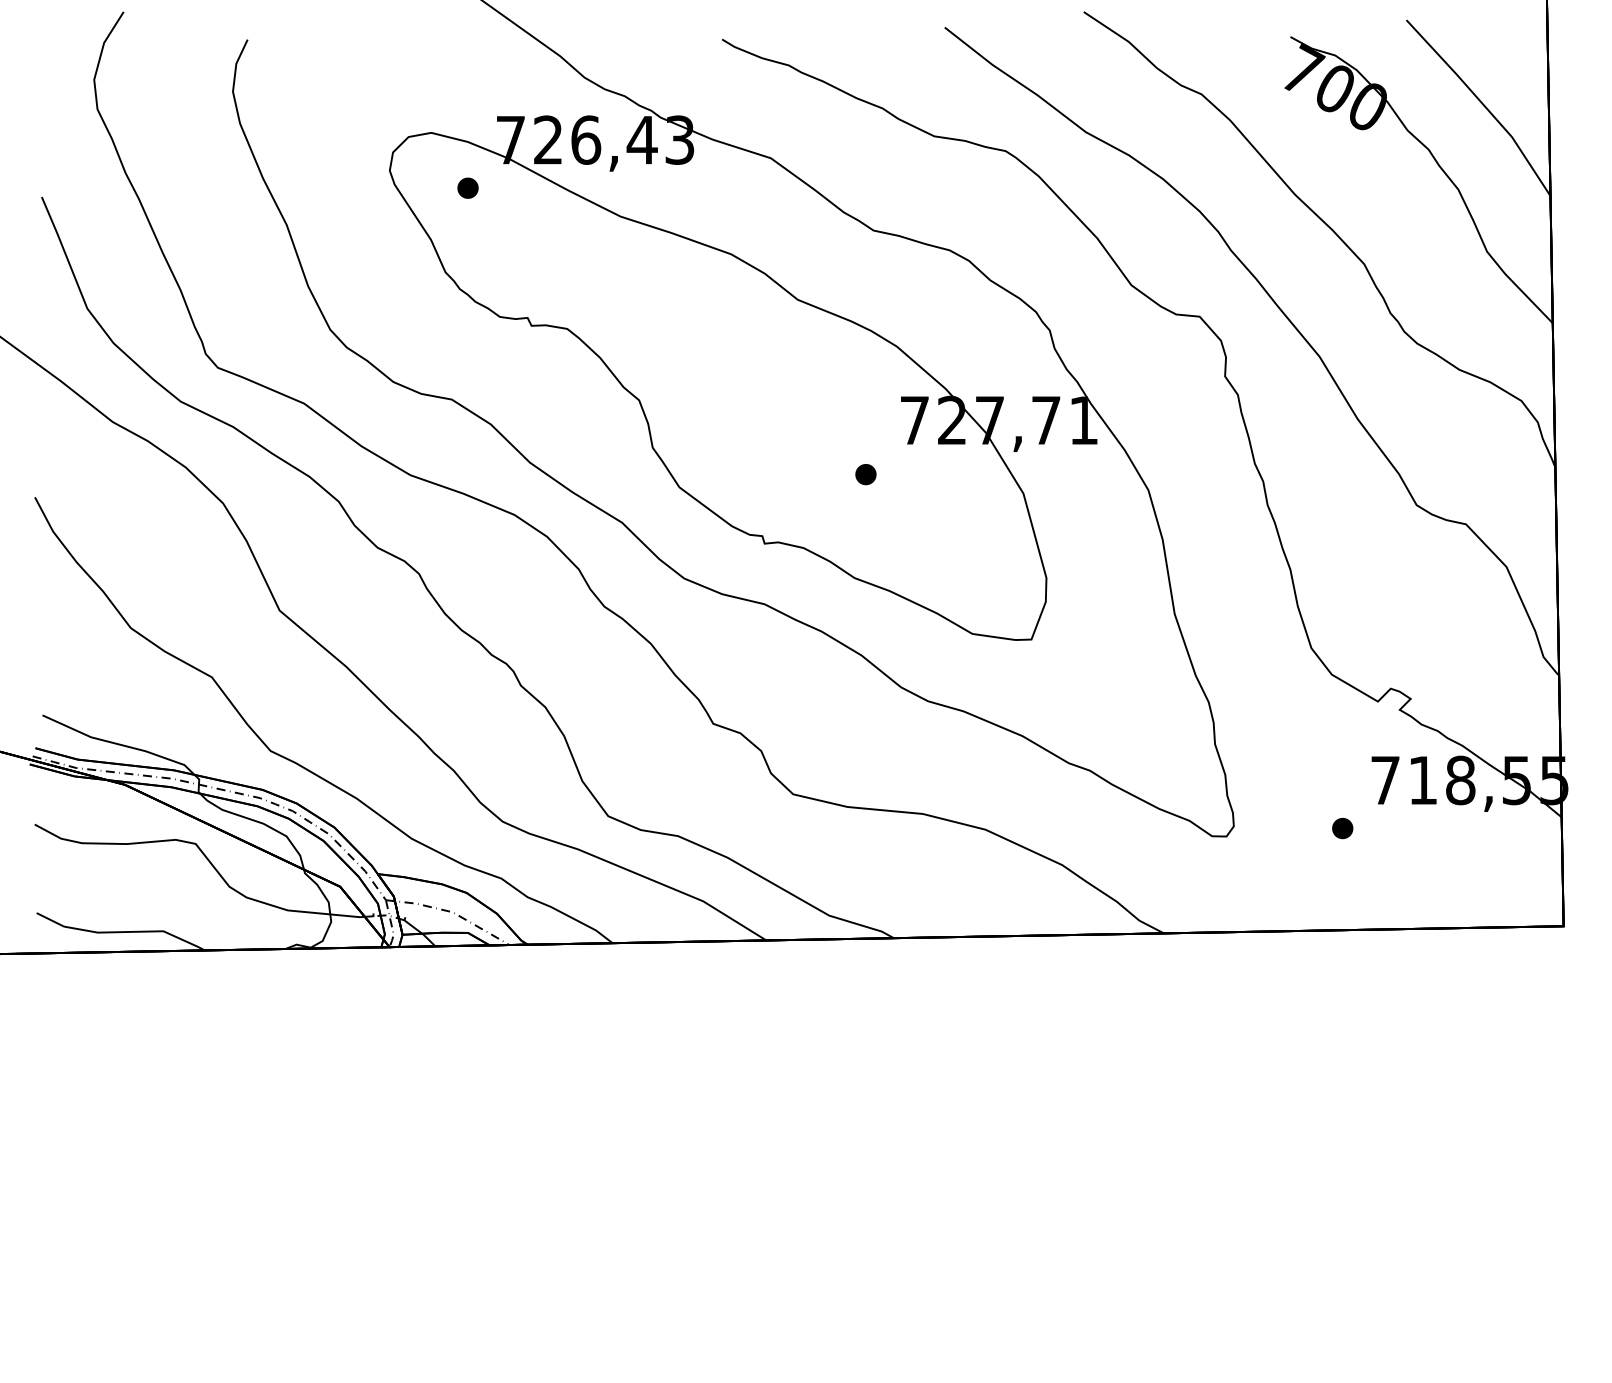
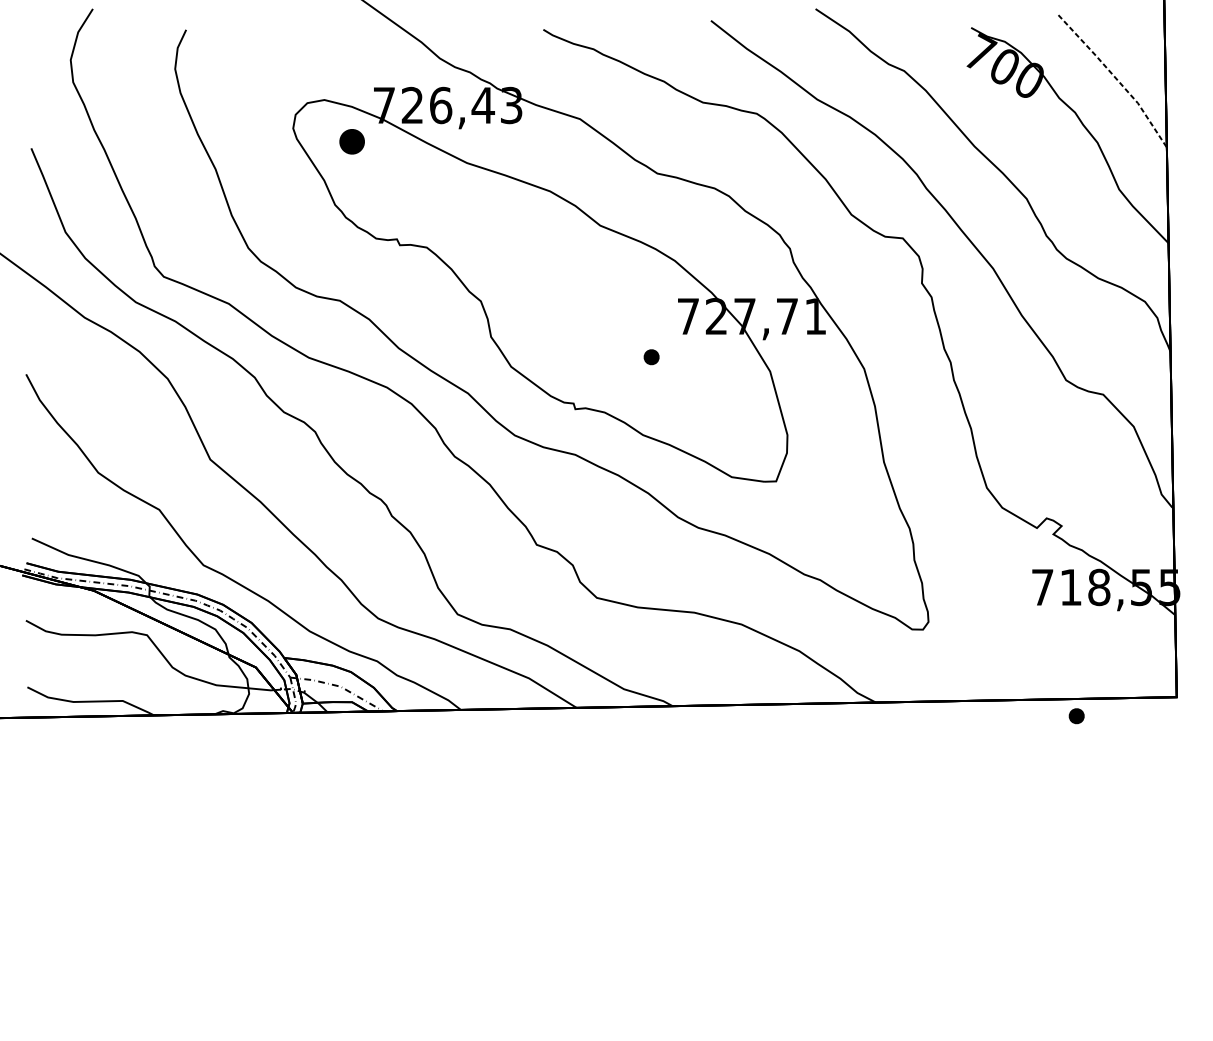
line: (1483, 104) -> (1116, 78), solid -> dashed
part: (467, 187) -> (351, 141), size x1.6
part: (1342, 828) -> (1076, 716), moved

